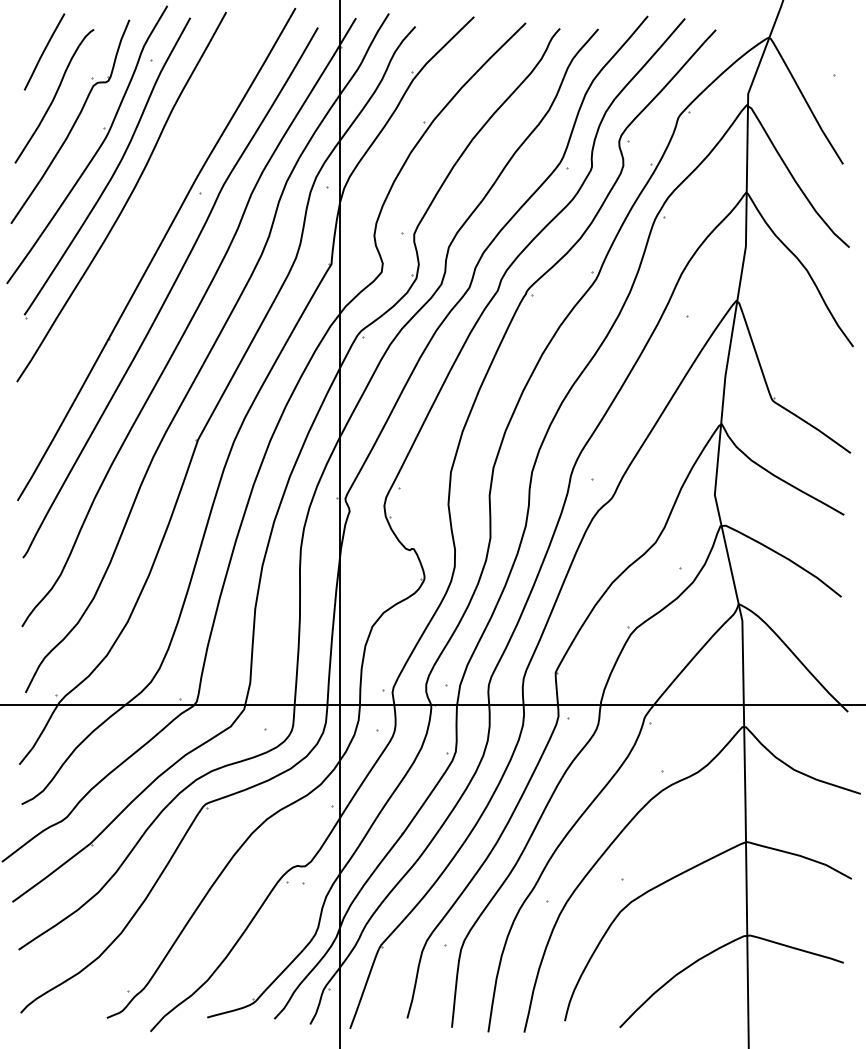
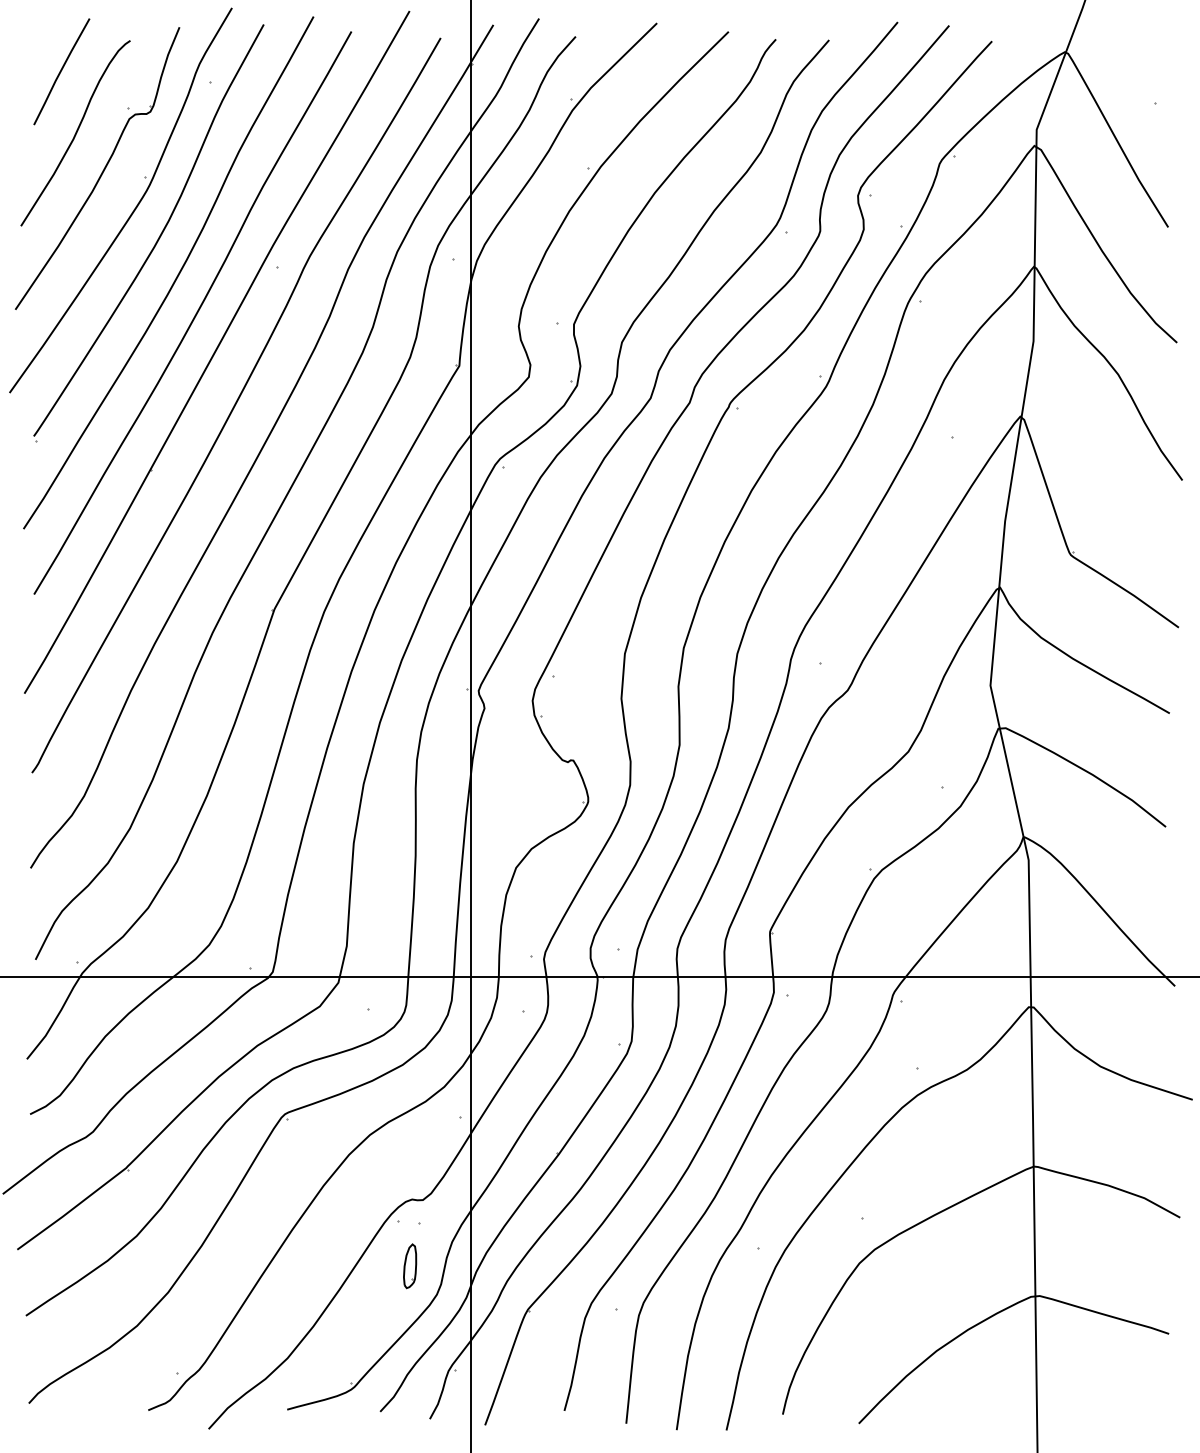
curve: (140, 226) -> (194, 313), added
part: (295, 913) -> (409, 1265), added

